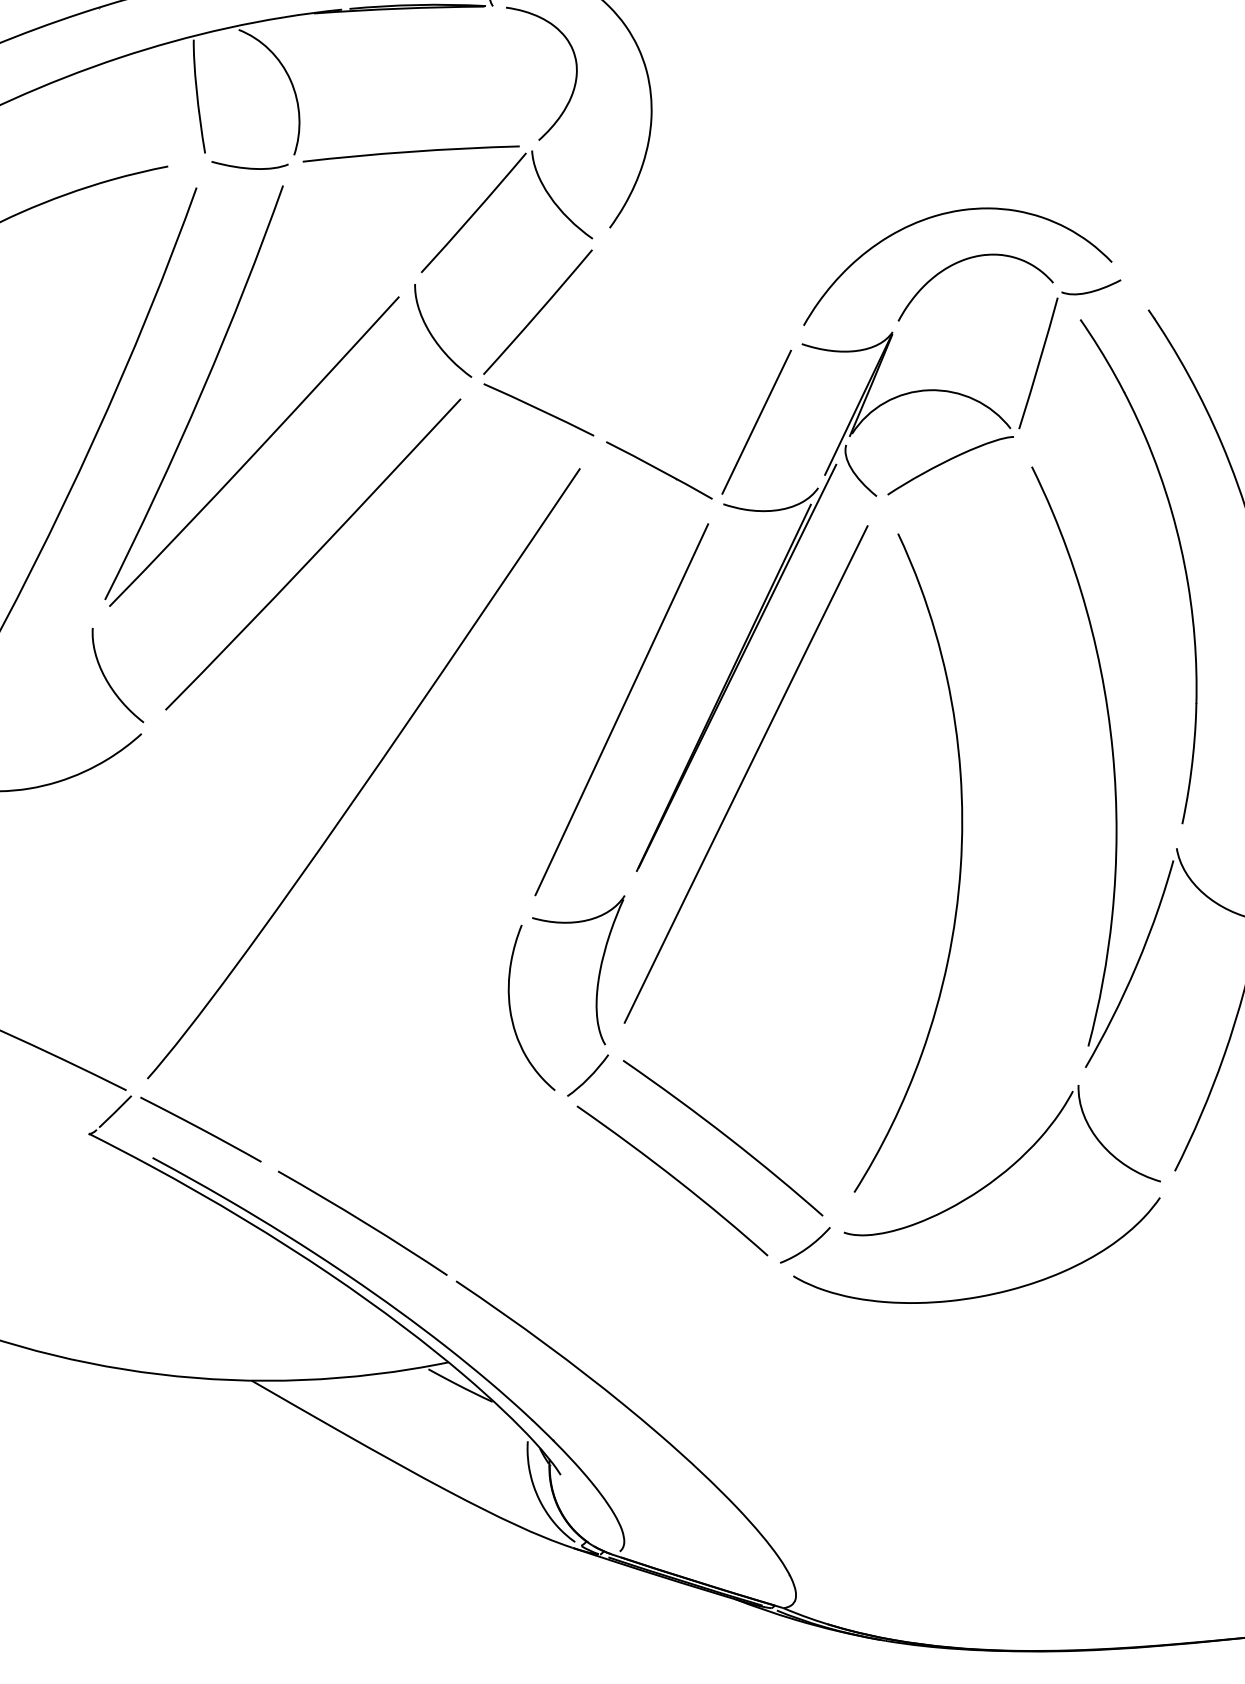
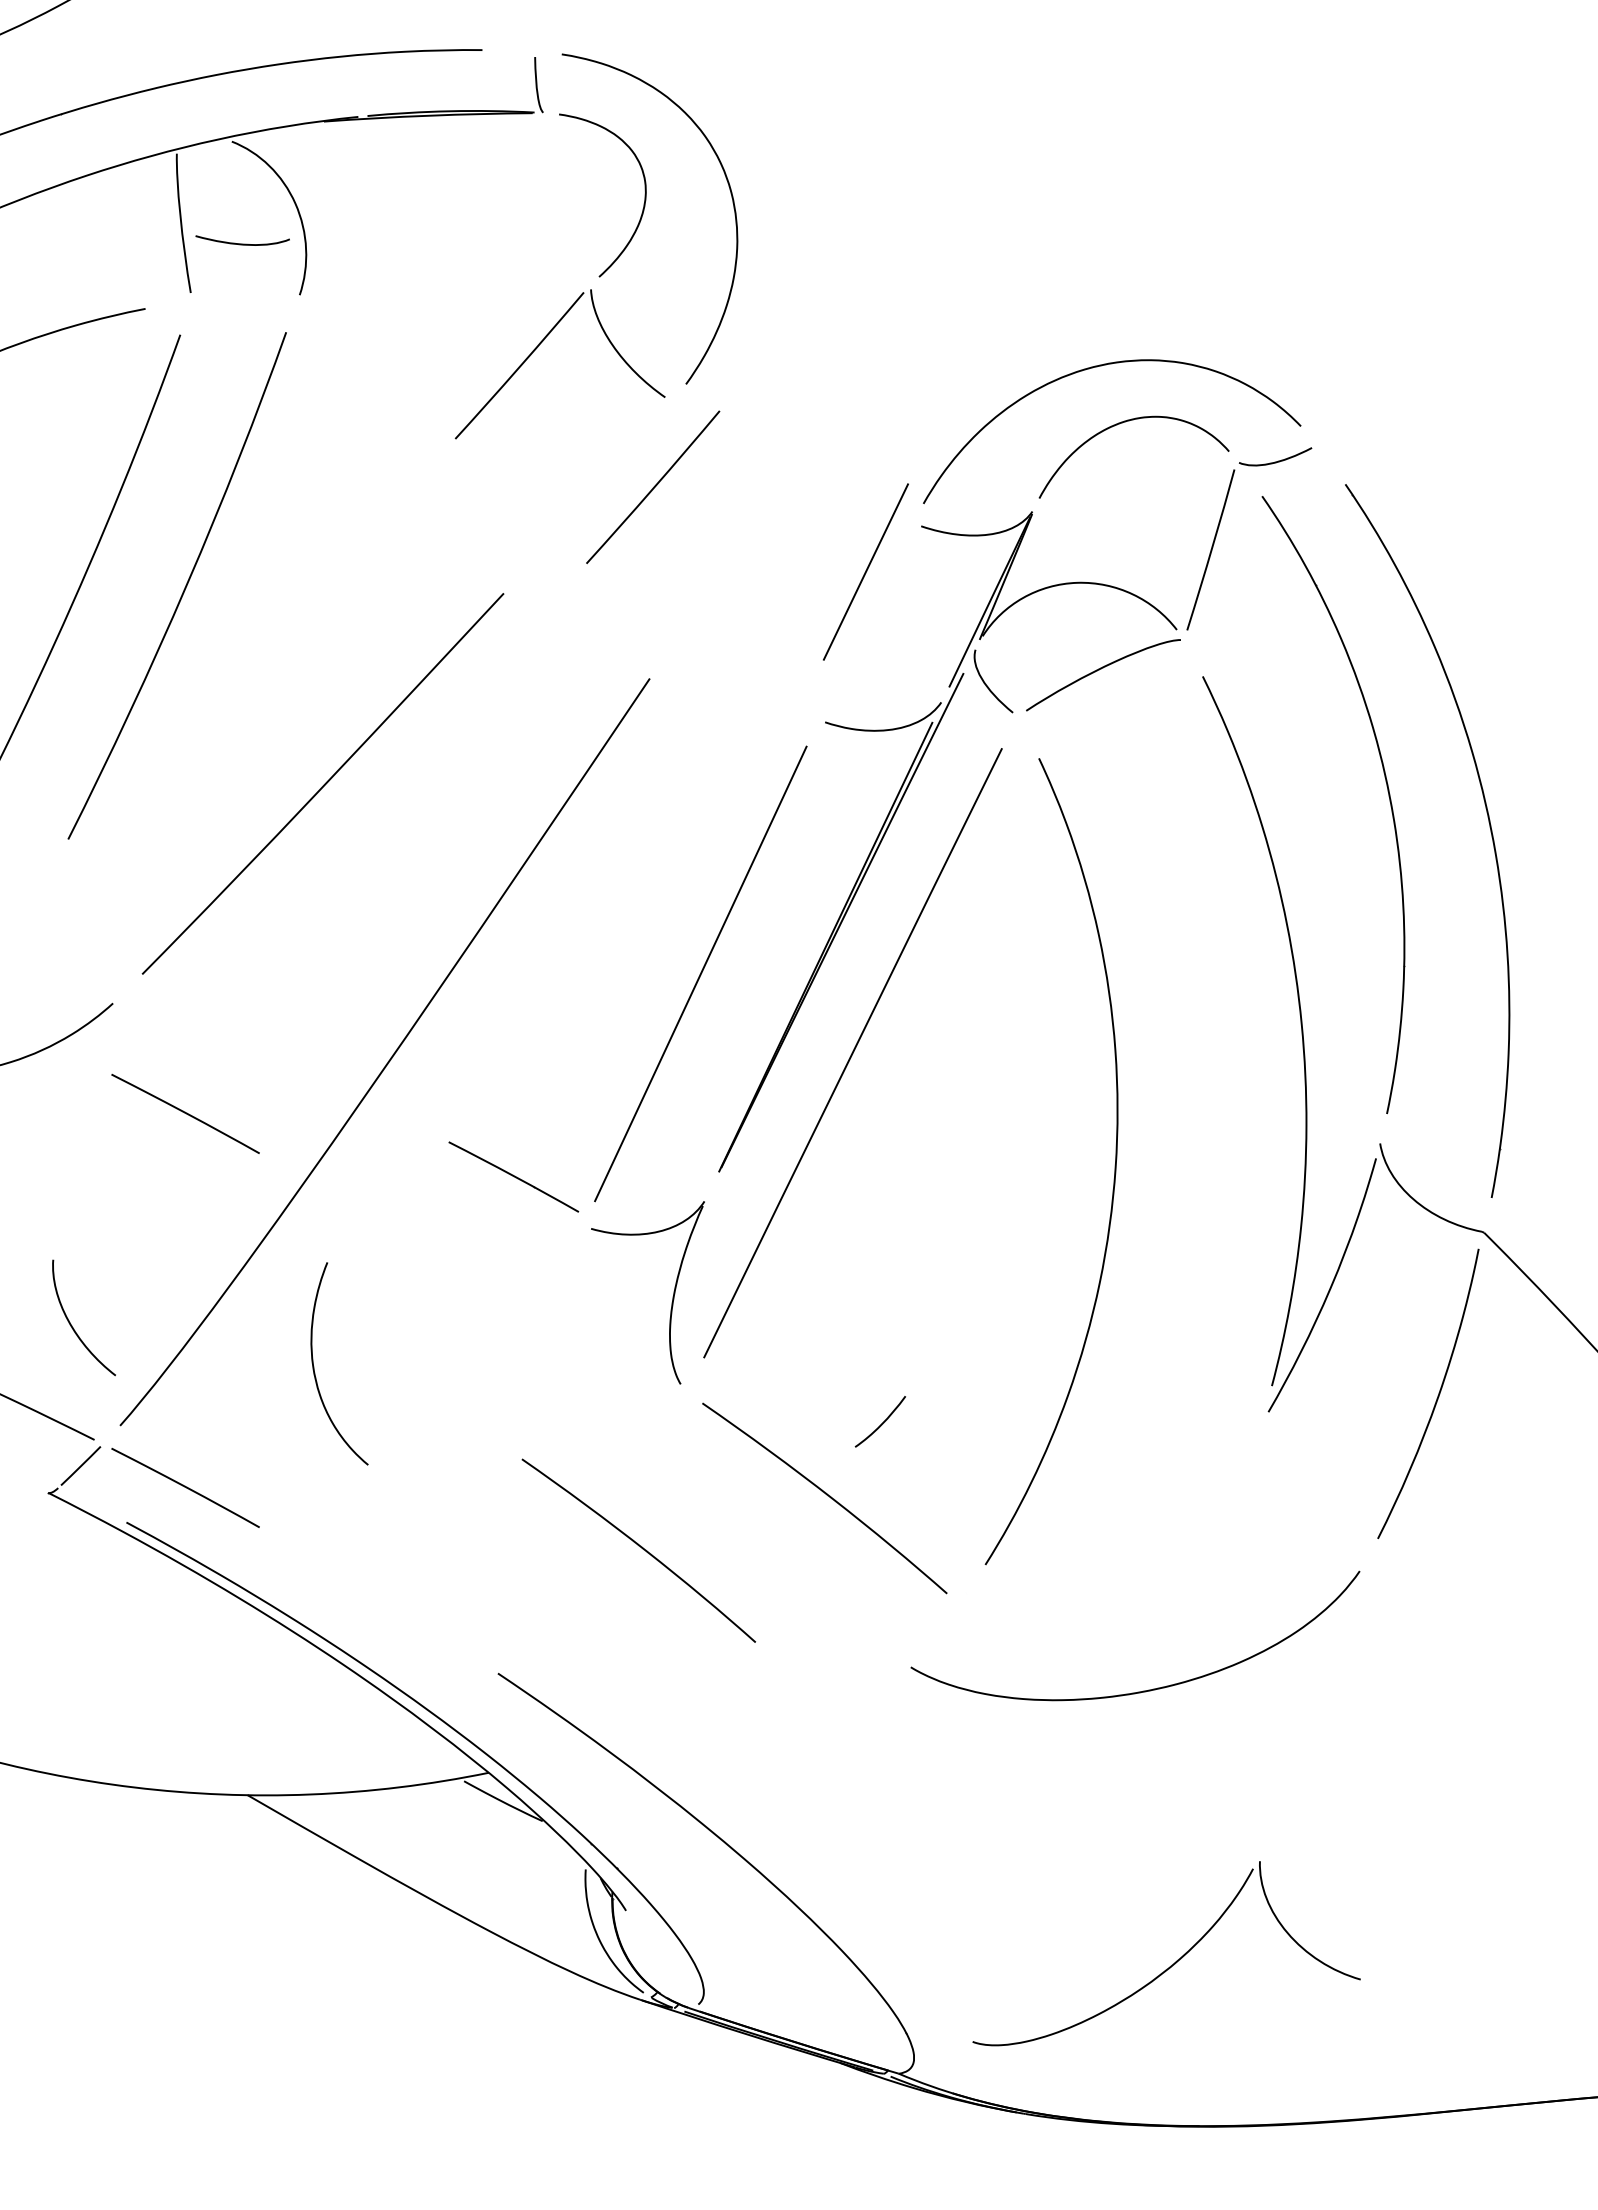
curve: (410, 152) -> (442, 291), removed
curve: (249, 167) -> (242, 243), moved
curve: (538, 311) -> (653, 486), moved
curve: (433, 336) -> (470, 517), removed
line: (538, 409) -> (598, 606), removed
line: (756, 421) -> (865, 571), moved
curve: (254, 452) -> (251, 658), removed
line: (659, 470) -> (513, 1176), moved
curve: (108, 681) -> (72, 1325), moved
curve: (200, 823) -> (185, 1113), added
curve: (511, 1010) -> (314, 1366), moved
curve: (588, 1077) -> (881, 1423), moved
part: (1009, 1166) -> (1175, 1961), moved
curve: (673, 1178) -> (640, 1547), moved
curve: (362, 1222) -> (383, 1601), removed
curve: (806, 1247) -> (926, 1632), removed

